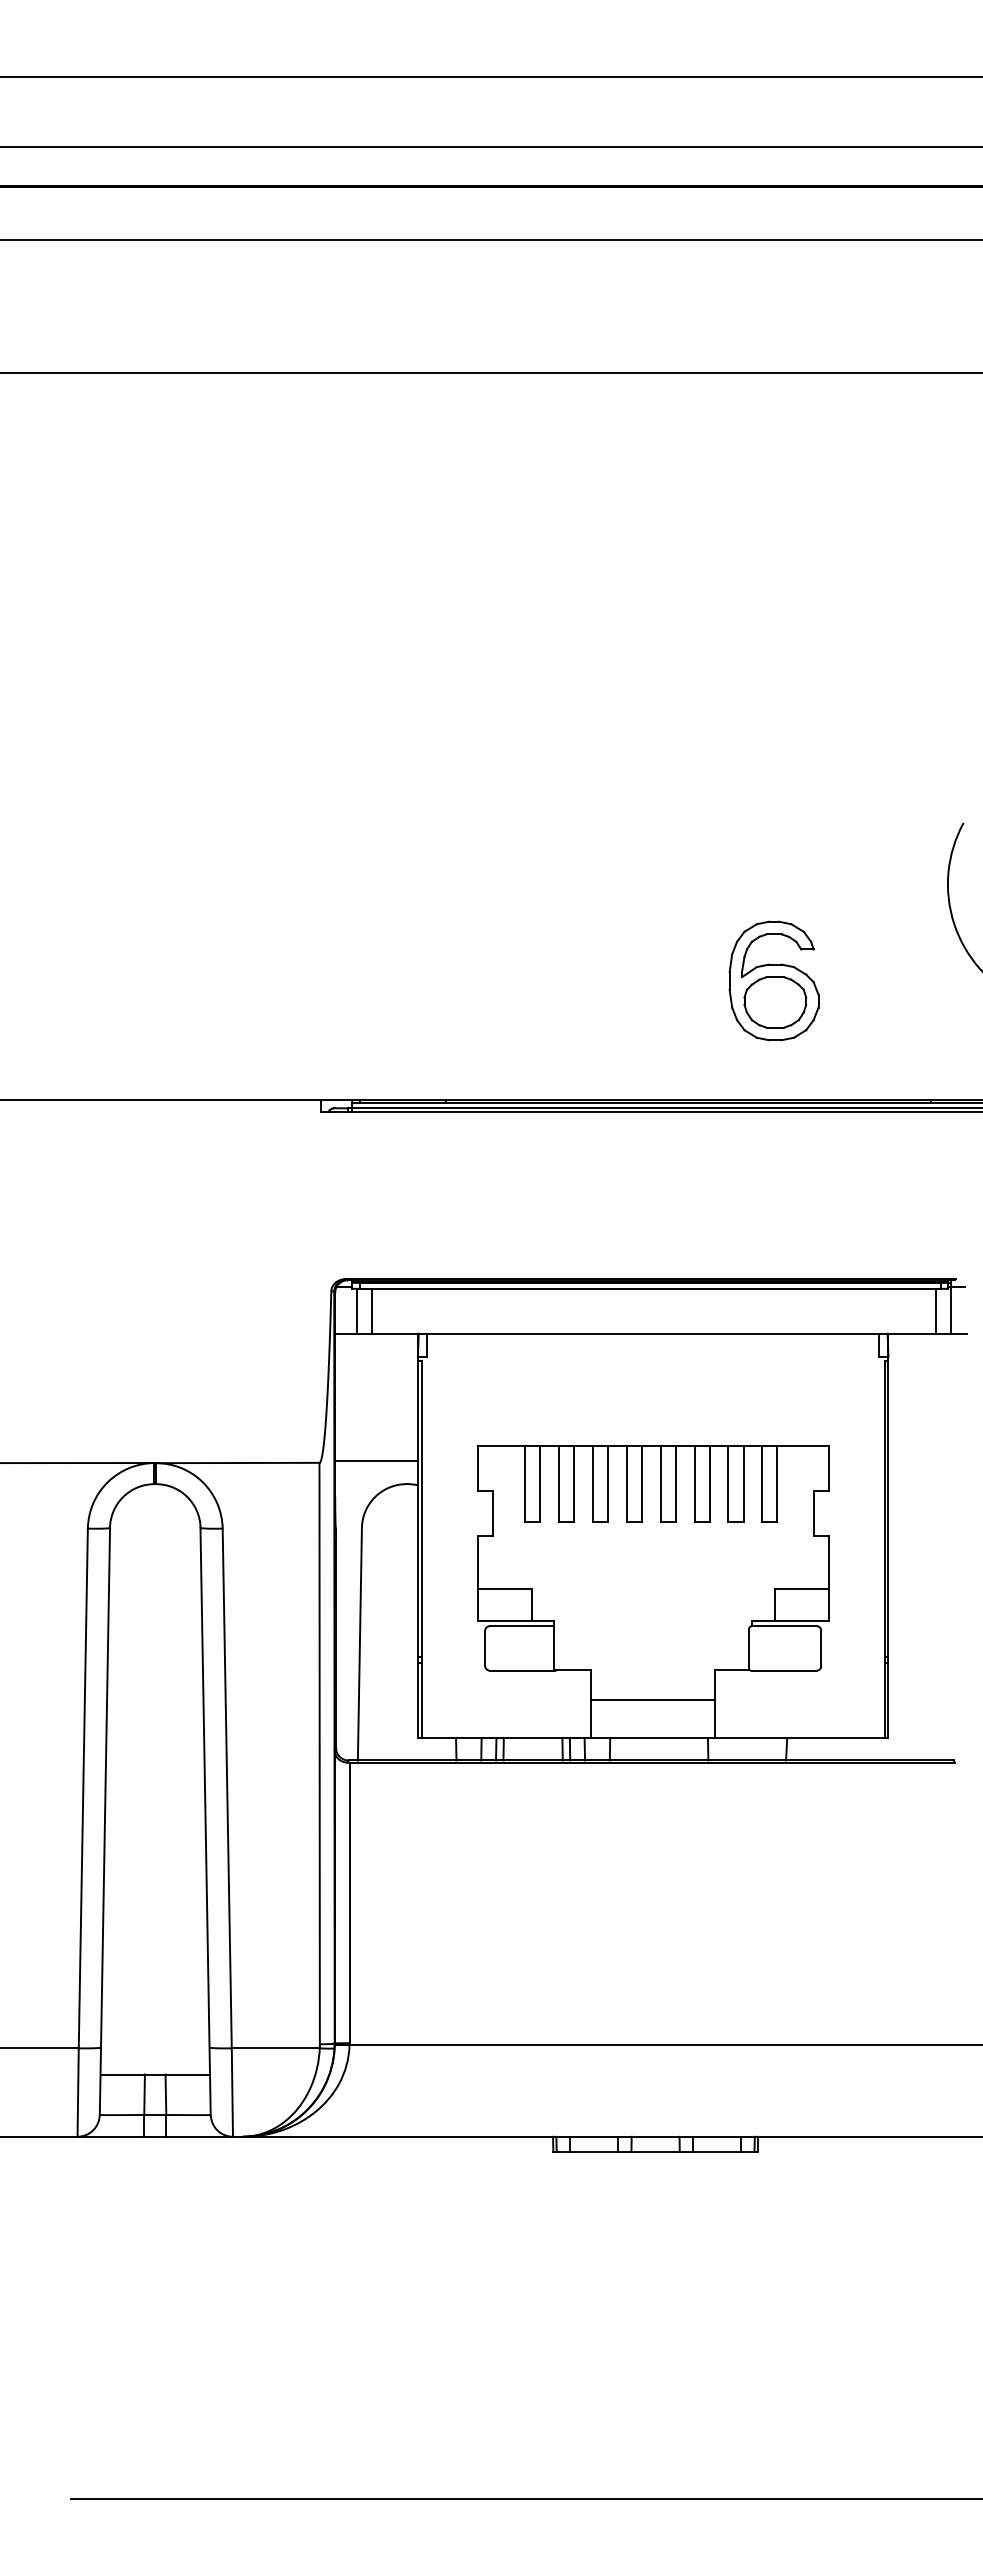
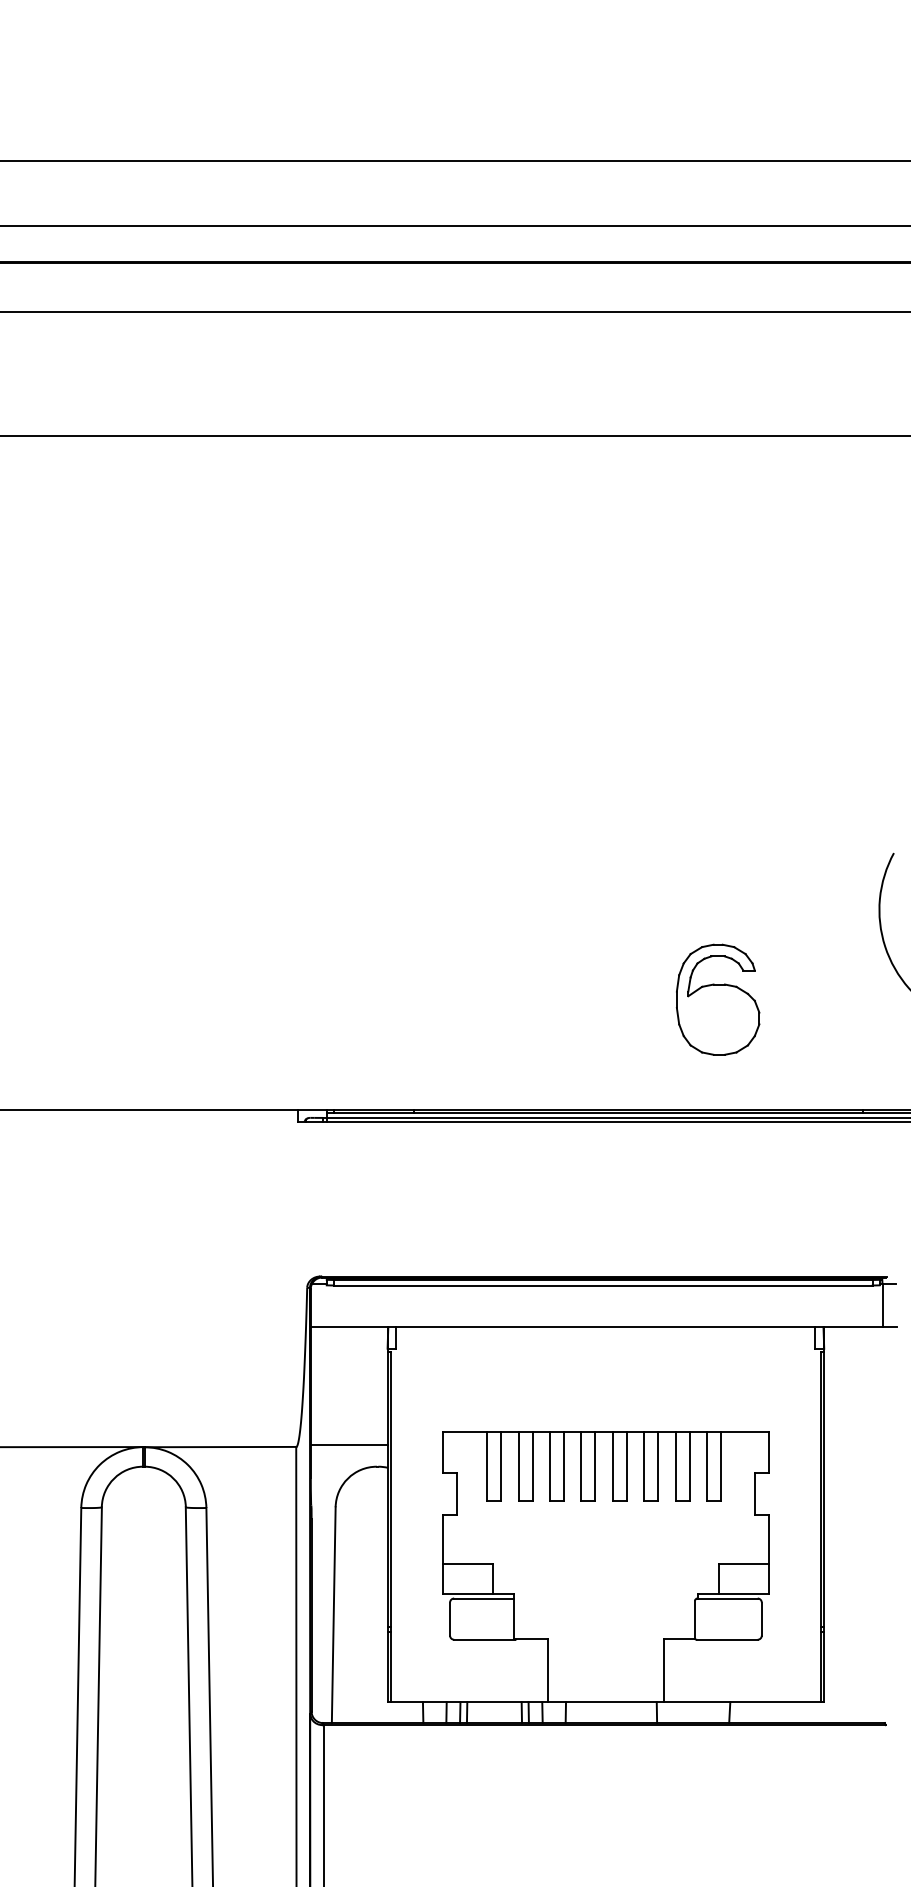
part: (775, 1002) -> (719, 1019), removed
line: (356, 1310) -> (330, 1305), removed
line: (371, 1310) -> (344, 1305), removed
line: (936, 1310) -> (868, 1305), removed
line: (652, 1700) -> (605, 1667), removed

